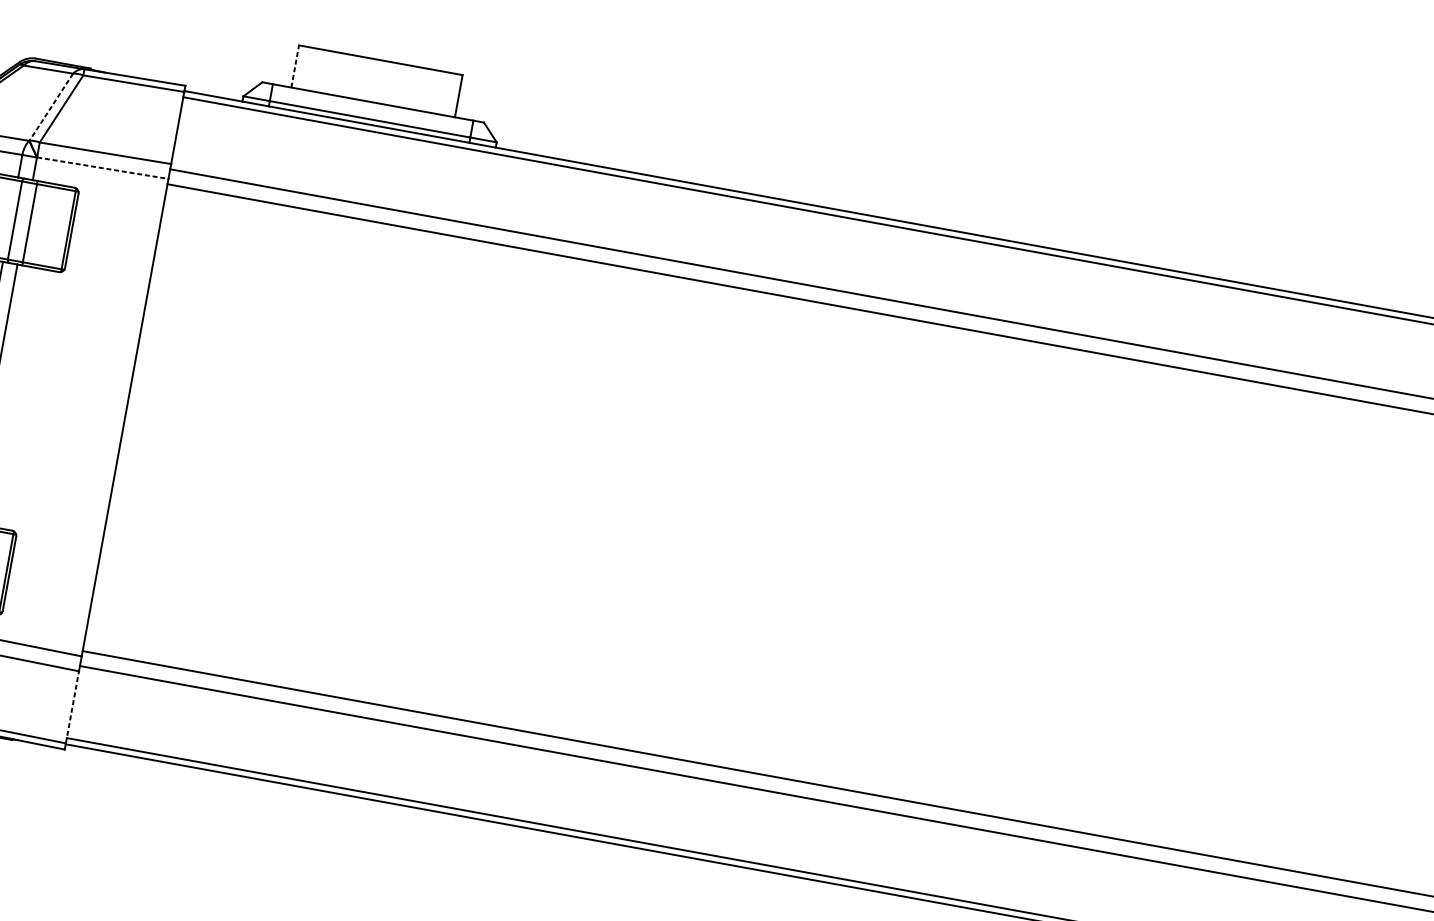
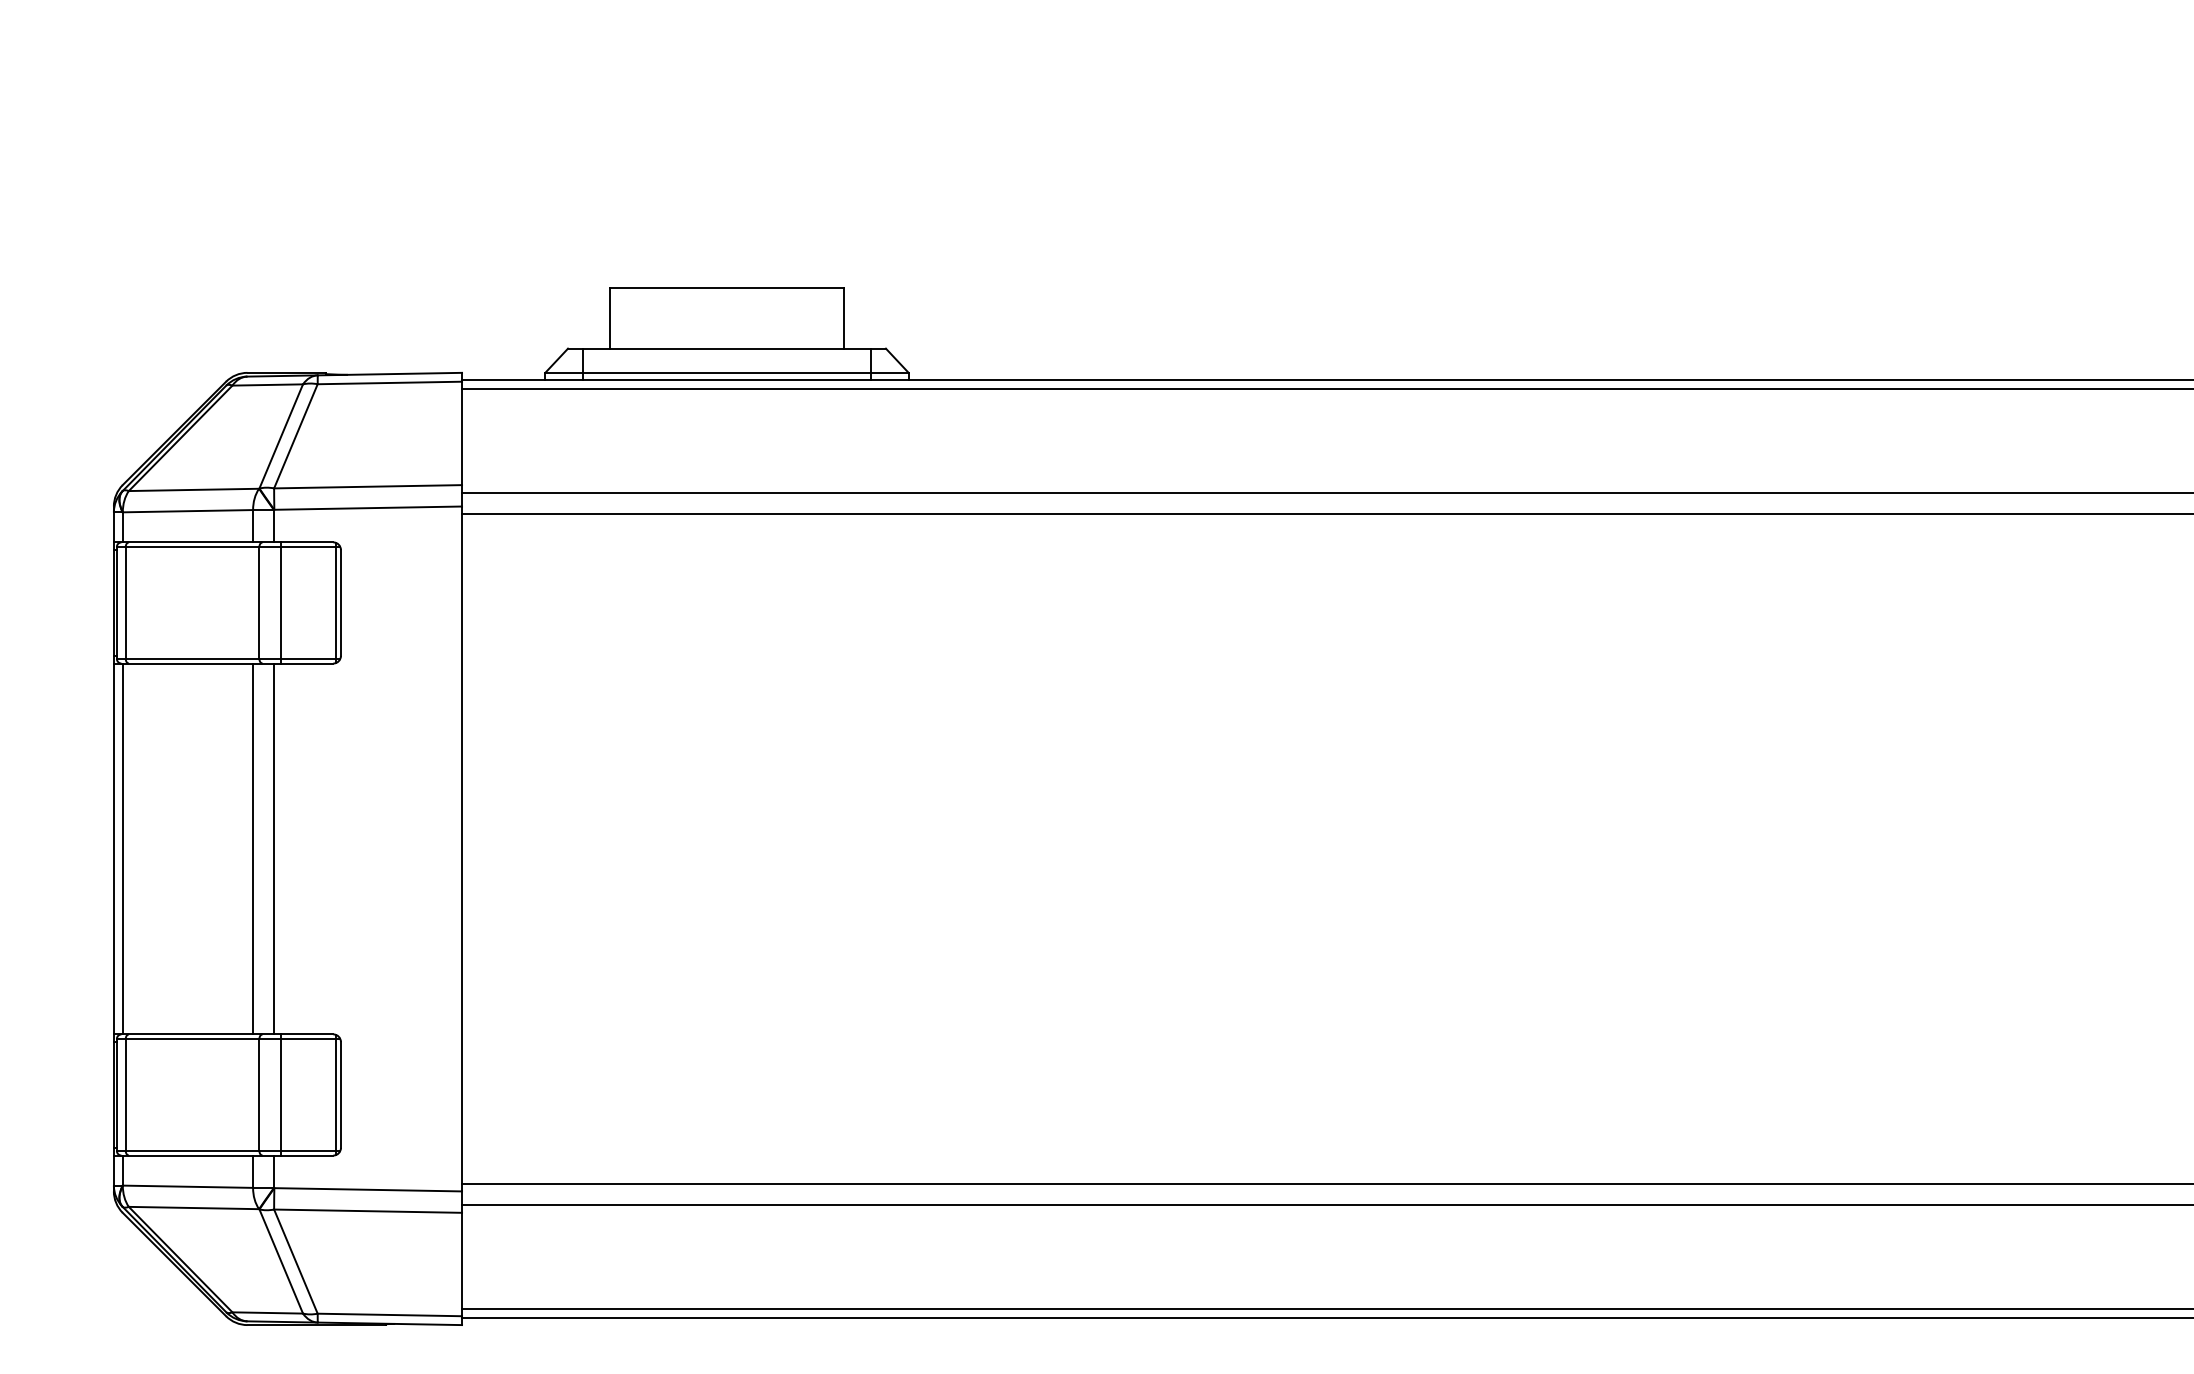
line: (295, 65) -> (609, 317), dashed -> solid
line: (51, 107) -> (281, 436), dashed -> solid
line: (103, 168) -> (368, 508), dashed -> solid
line: (72, 707) -> (462, 1264), dashed -> solid

